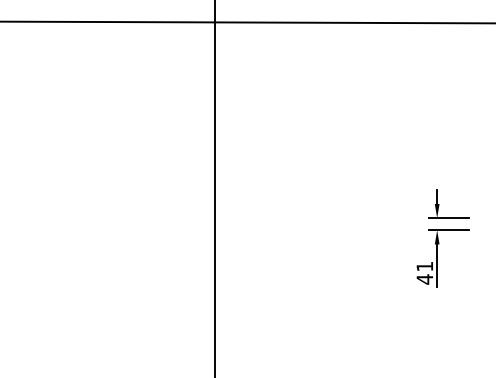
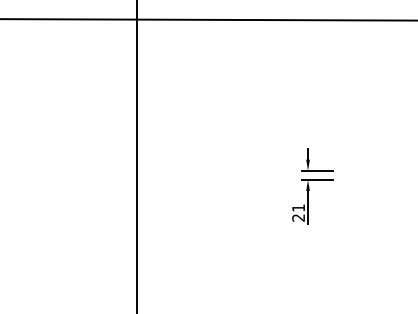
text: (424, 278) -> (298, 217), 41 -> 21

